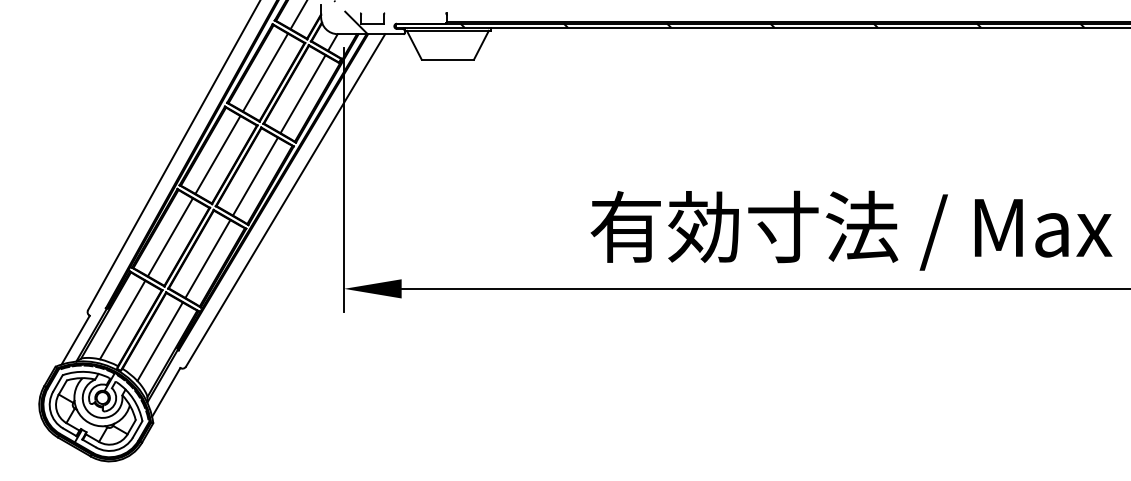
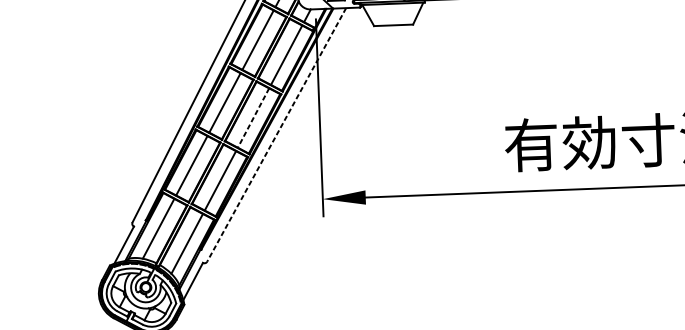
line: (255, 176) -> (253, 117), solid -> dashed
line: (285, 200) -> (276, 134), solid -> dashed

